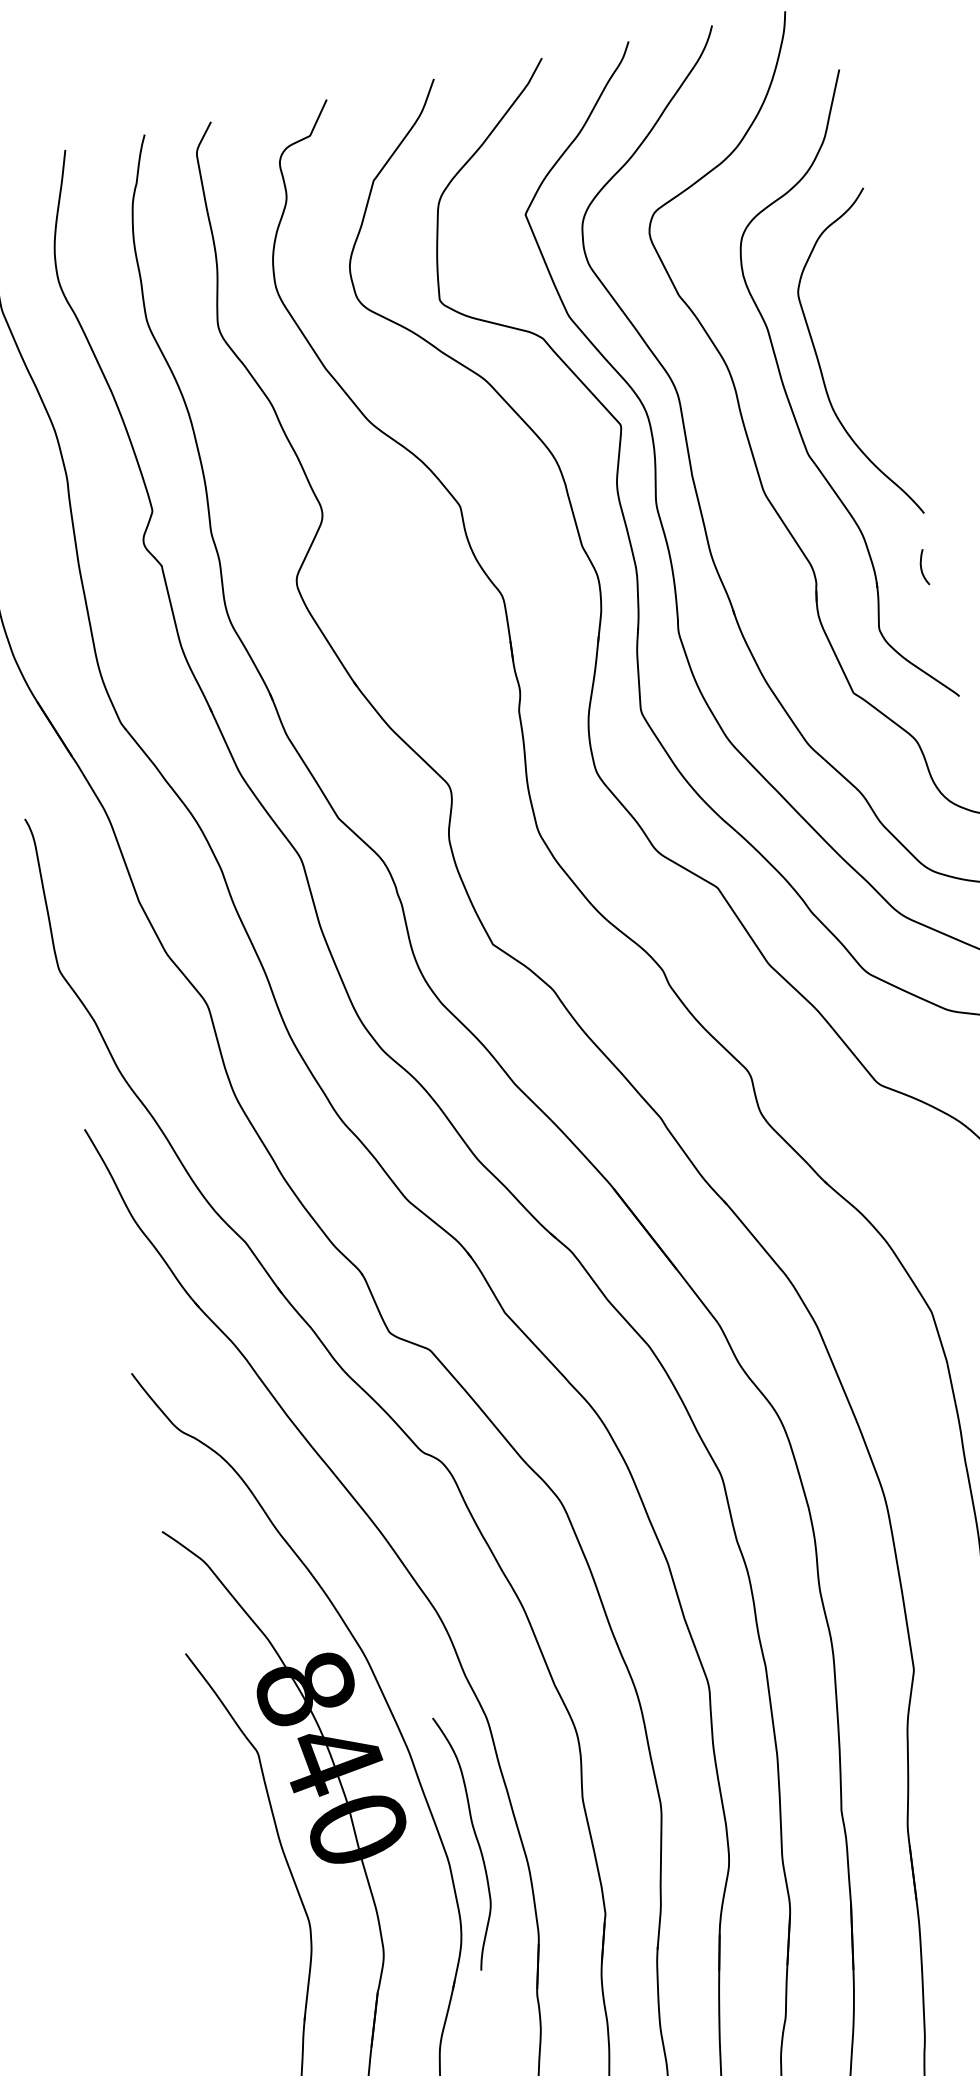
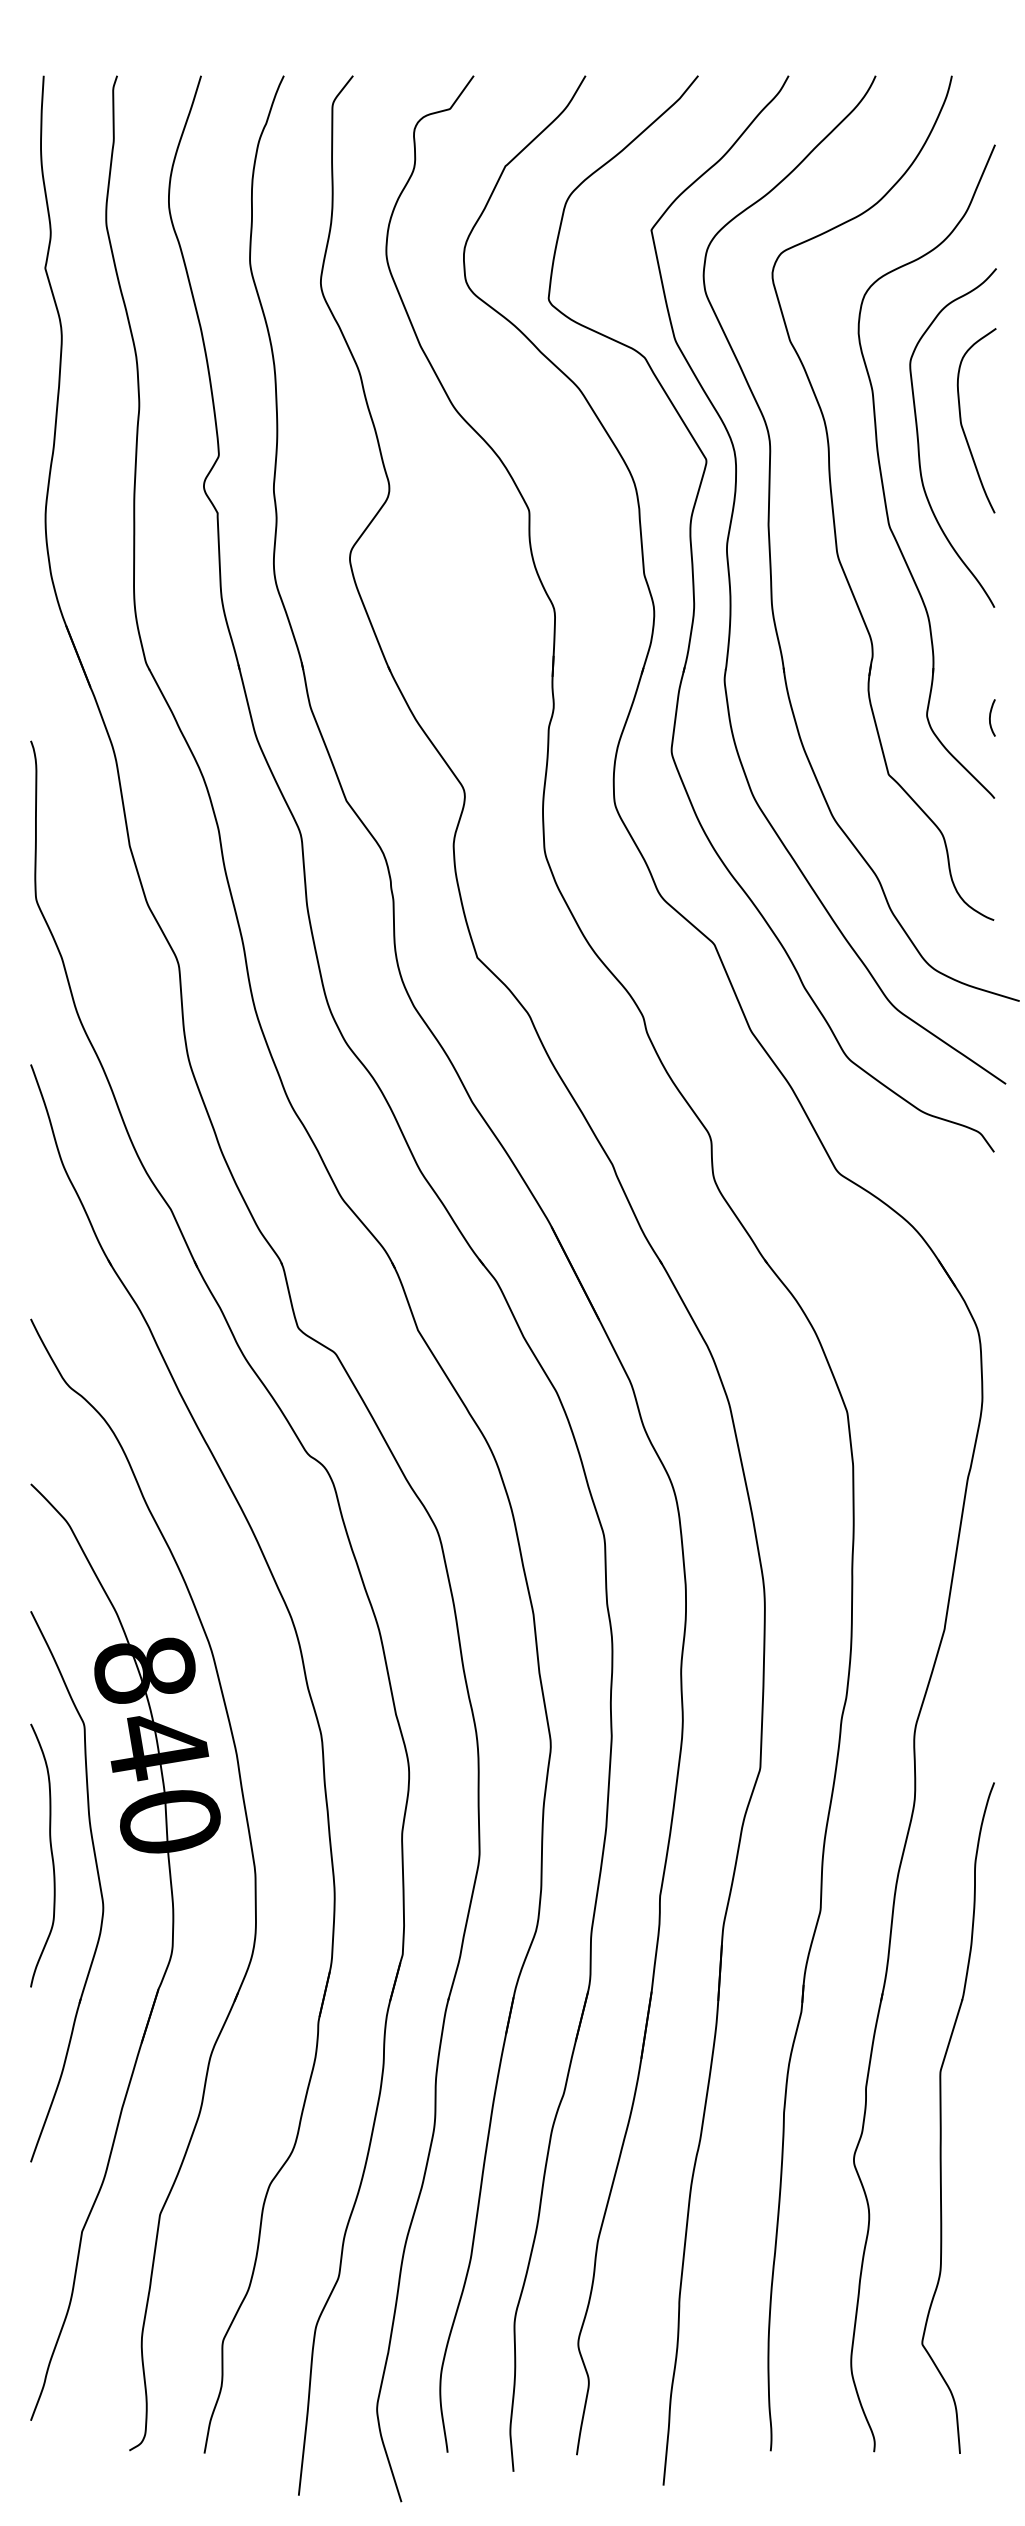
curve: (859, 343) -> (962, 424), added
curve: (921, 567) -> (990, 717), moved
curve: (474, 1836) -> (50, 1851), moved

